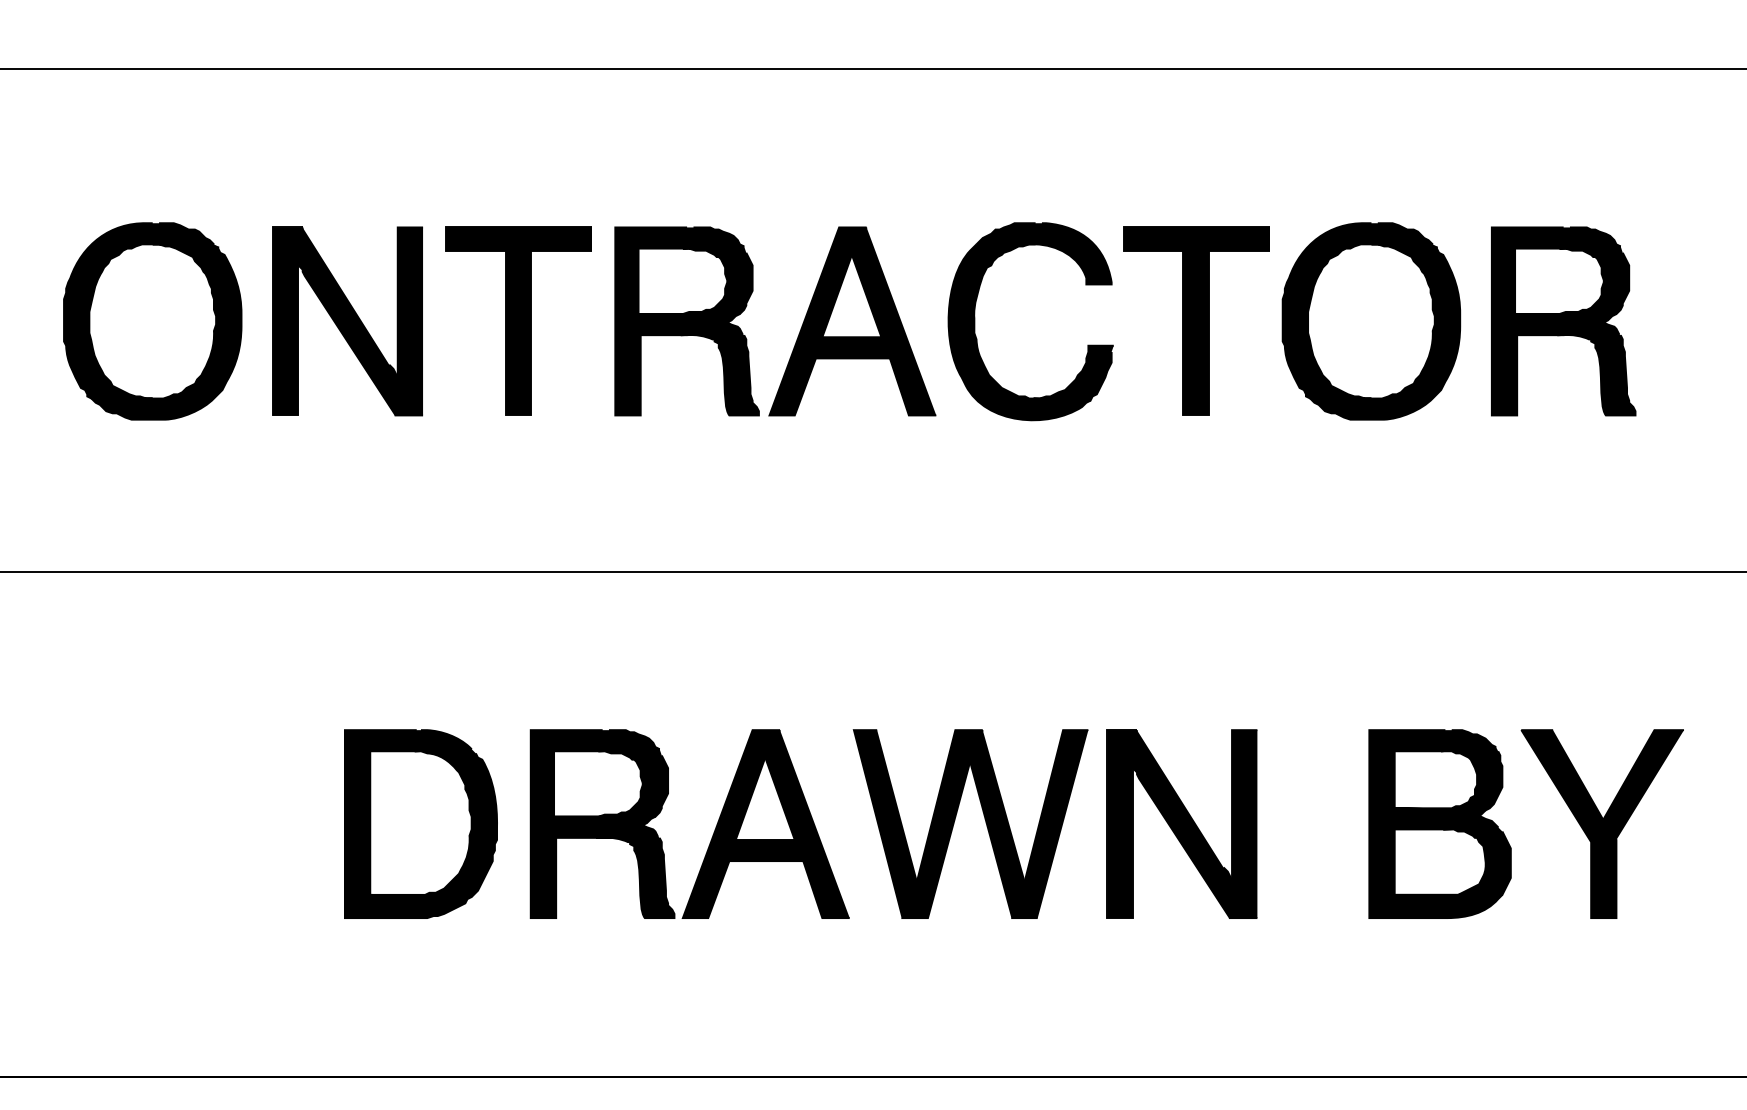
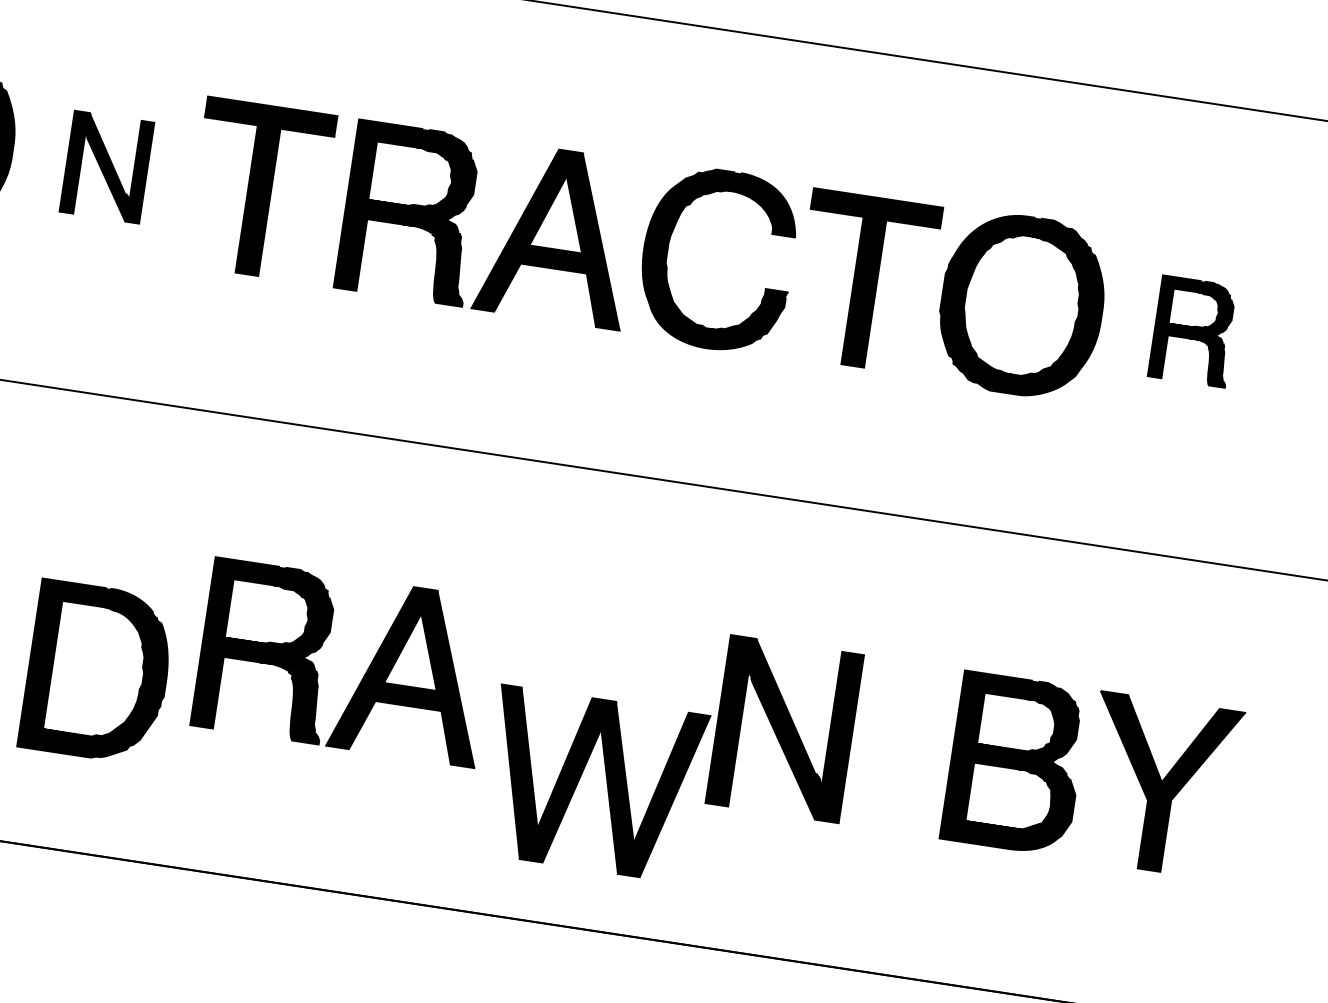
part: (347, 321) -> (107, 167), size x0.6
part: (1563, 321) -> (1193, 331), size x0.6
part: (984, 819) -> (606, 782), moved
part: (420, 823) -> (97, 672), moved

